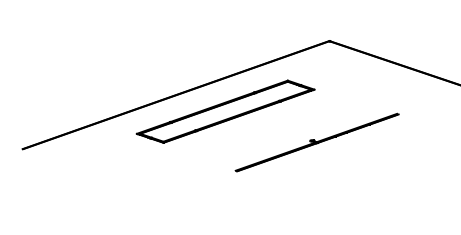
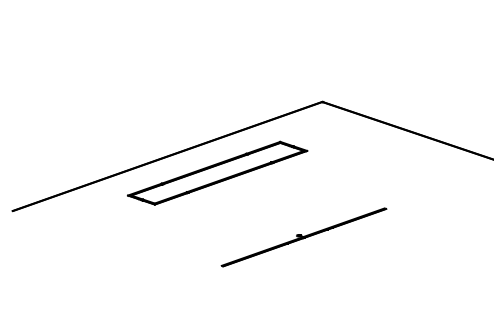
part: (316, 142) -> (303, 237), moved

